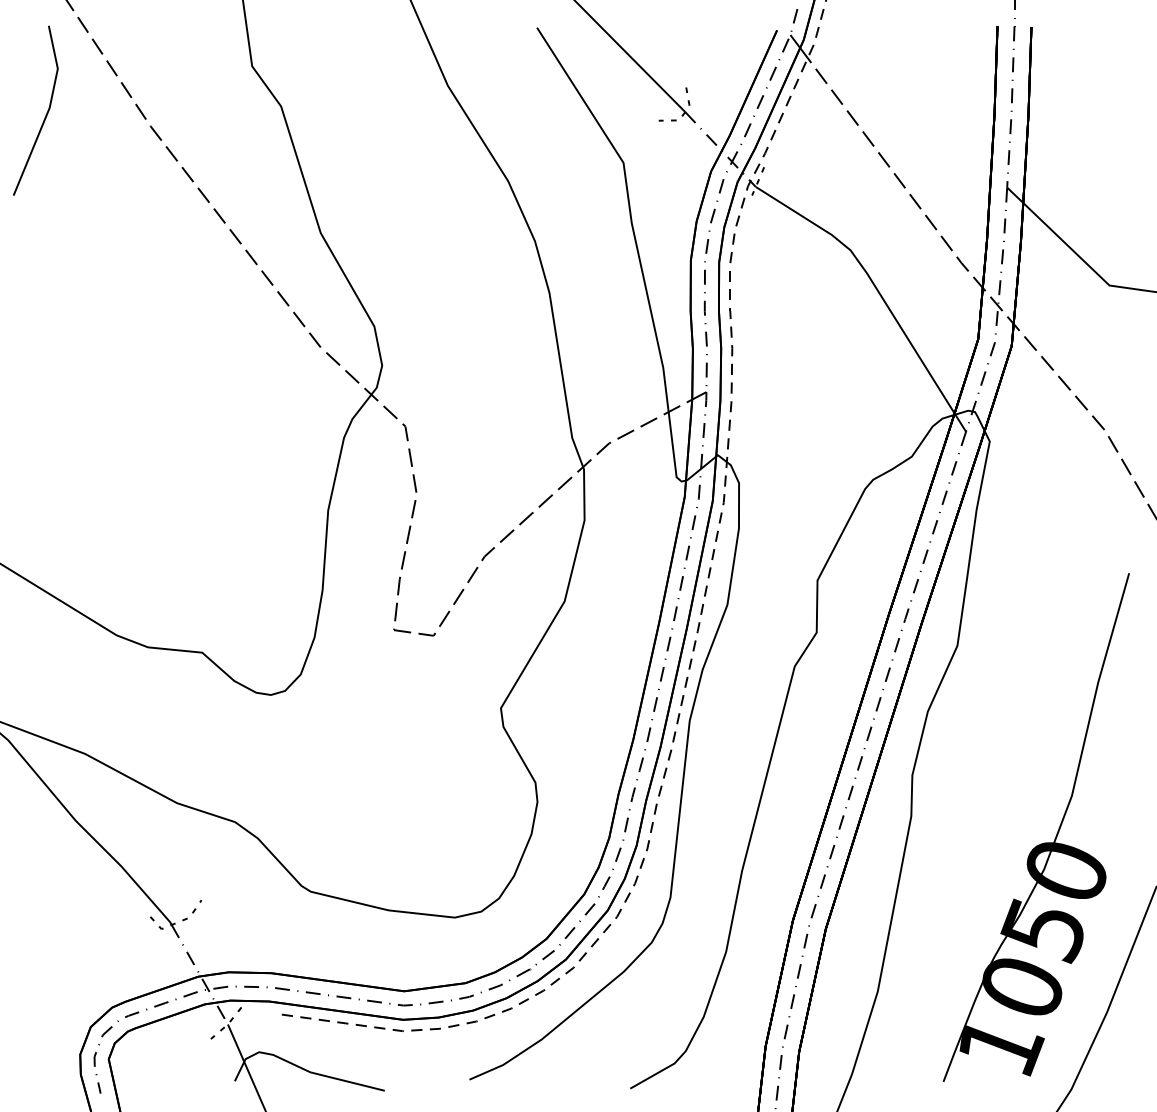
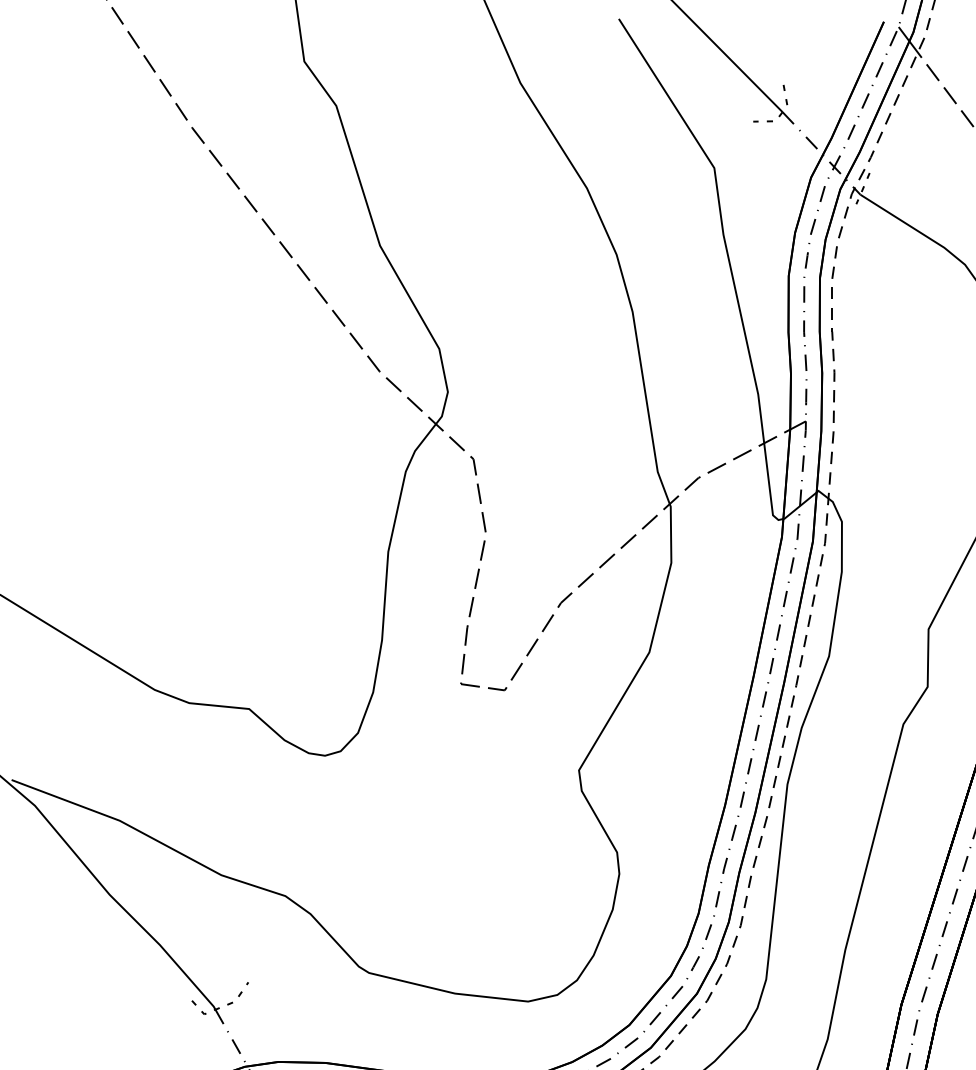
line: (46, 112) -> (77, 112), removed

